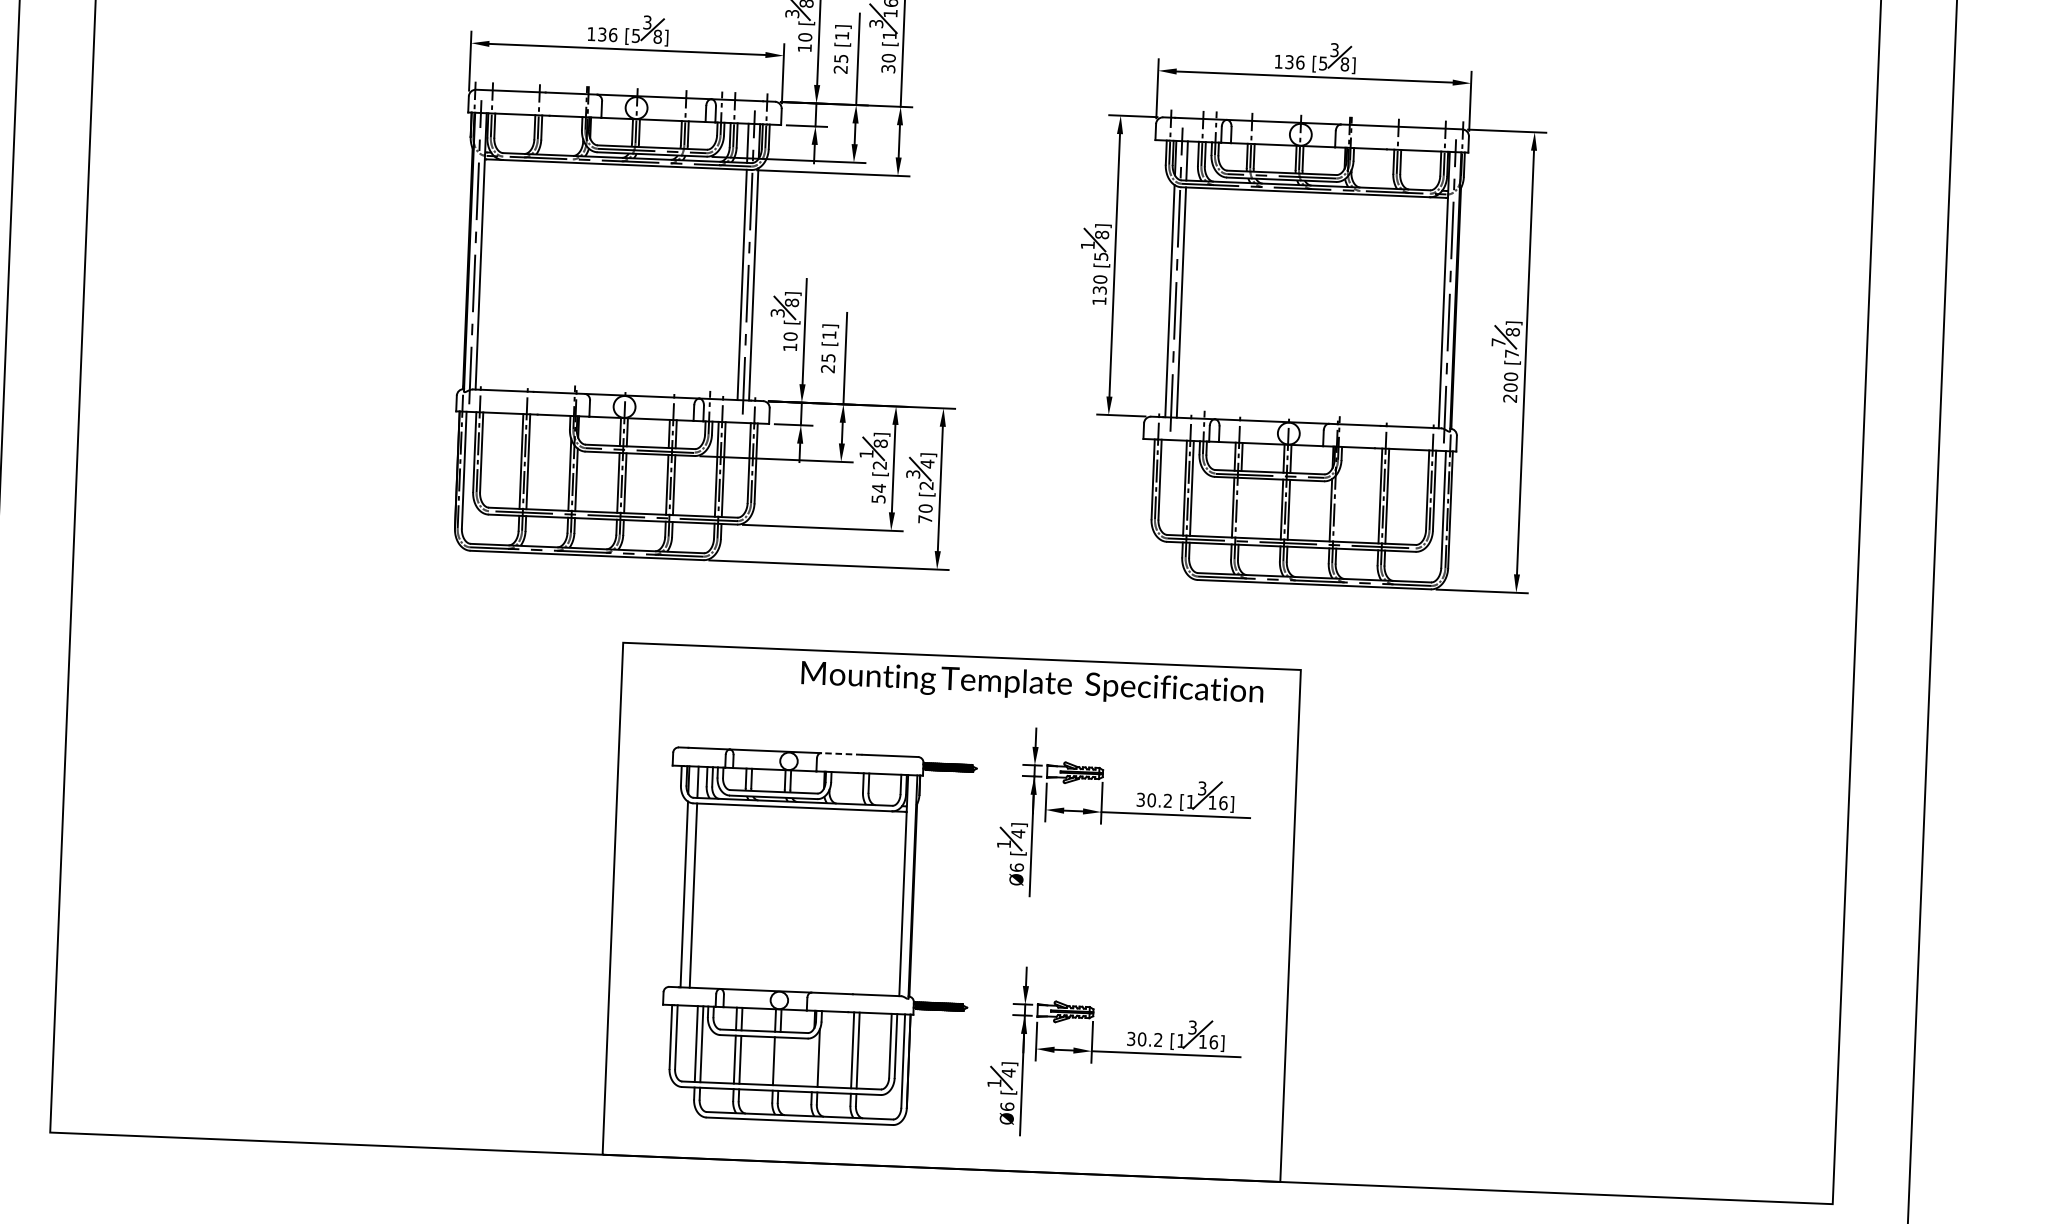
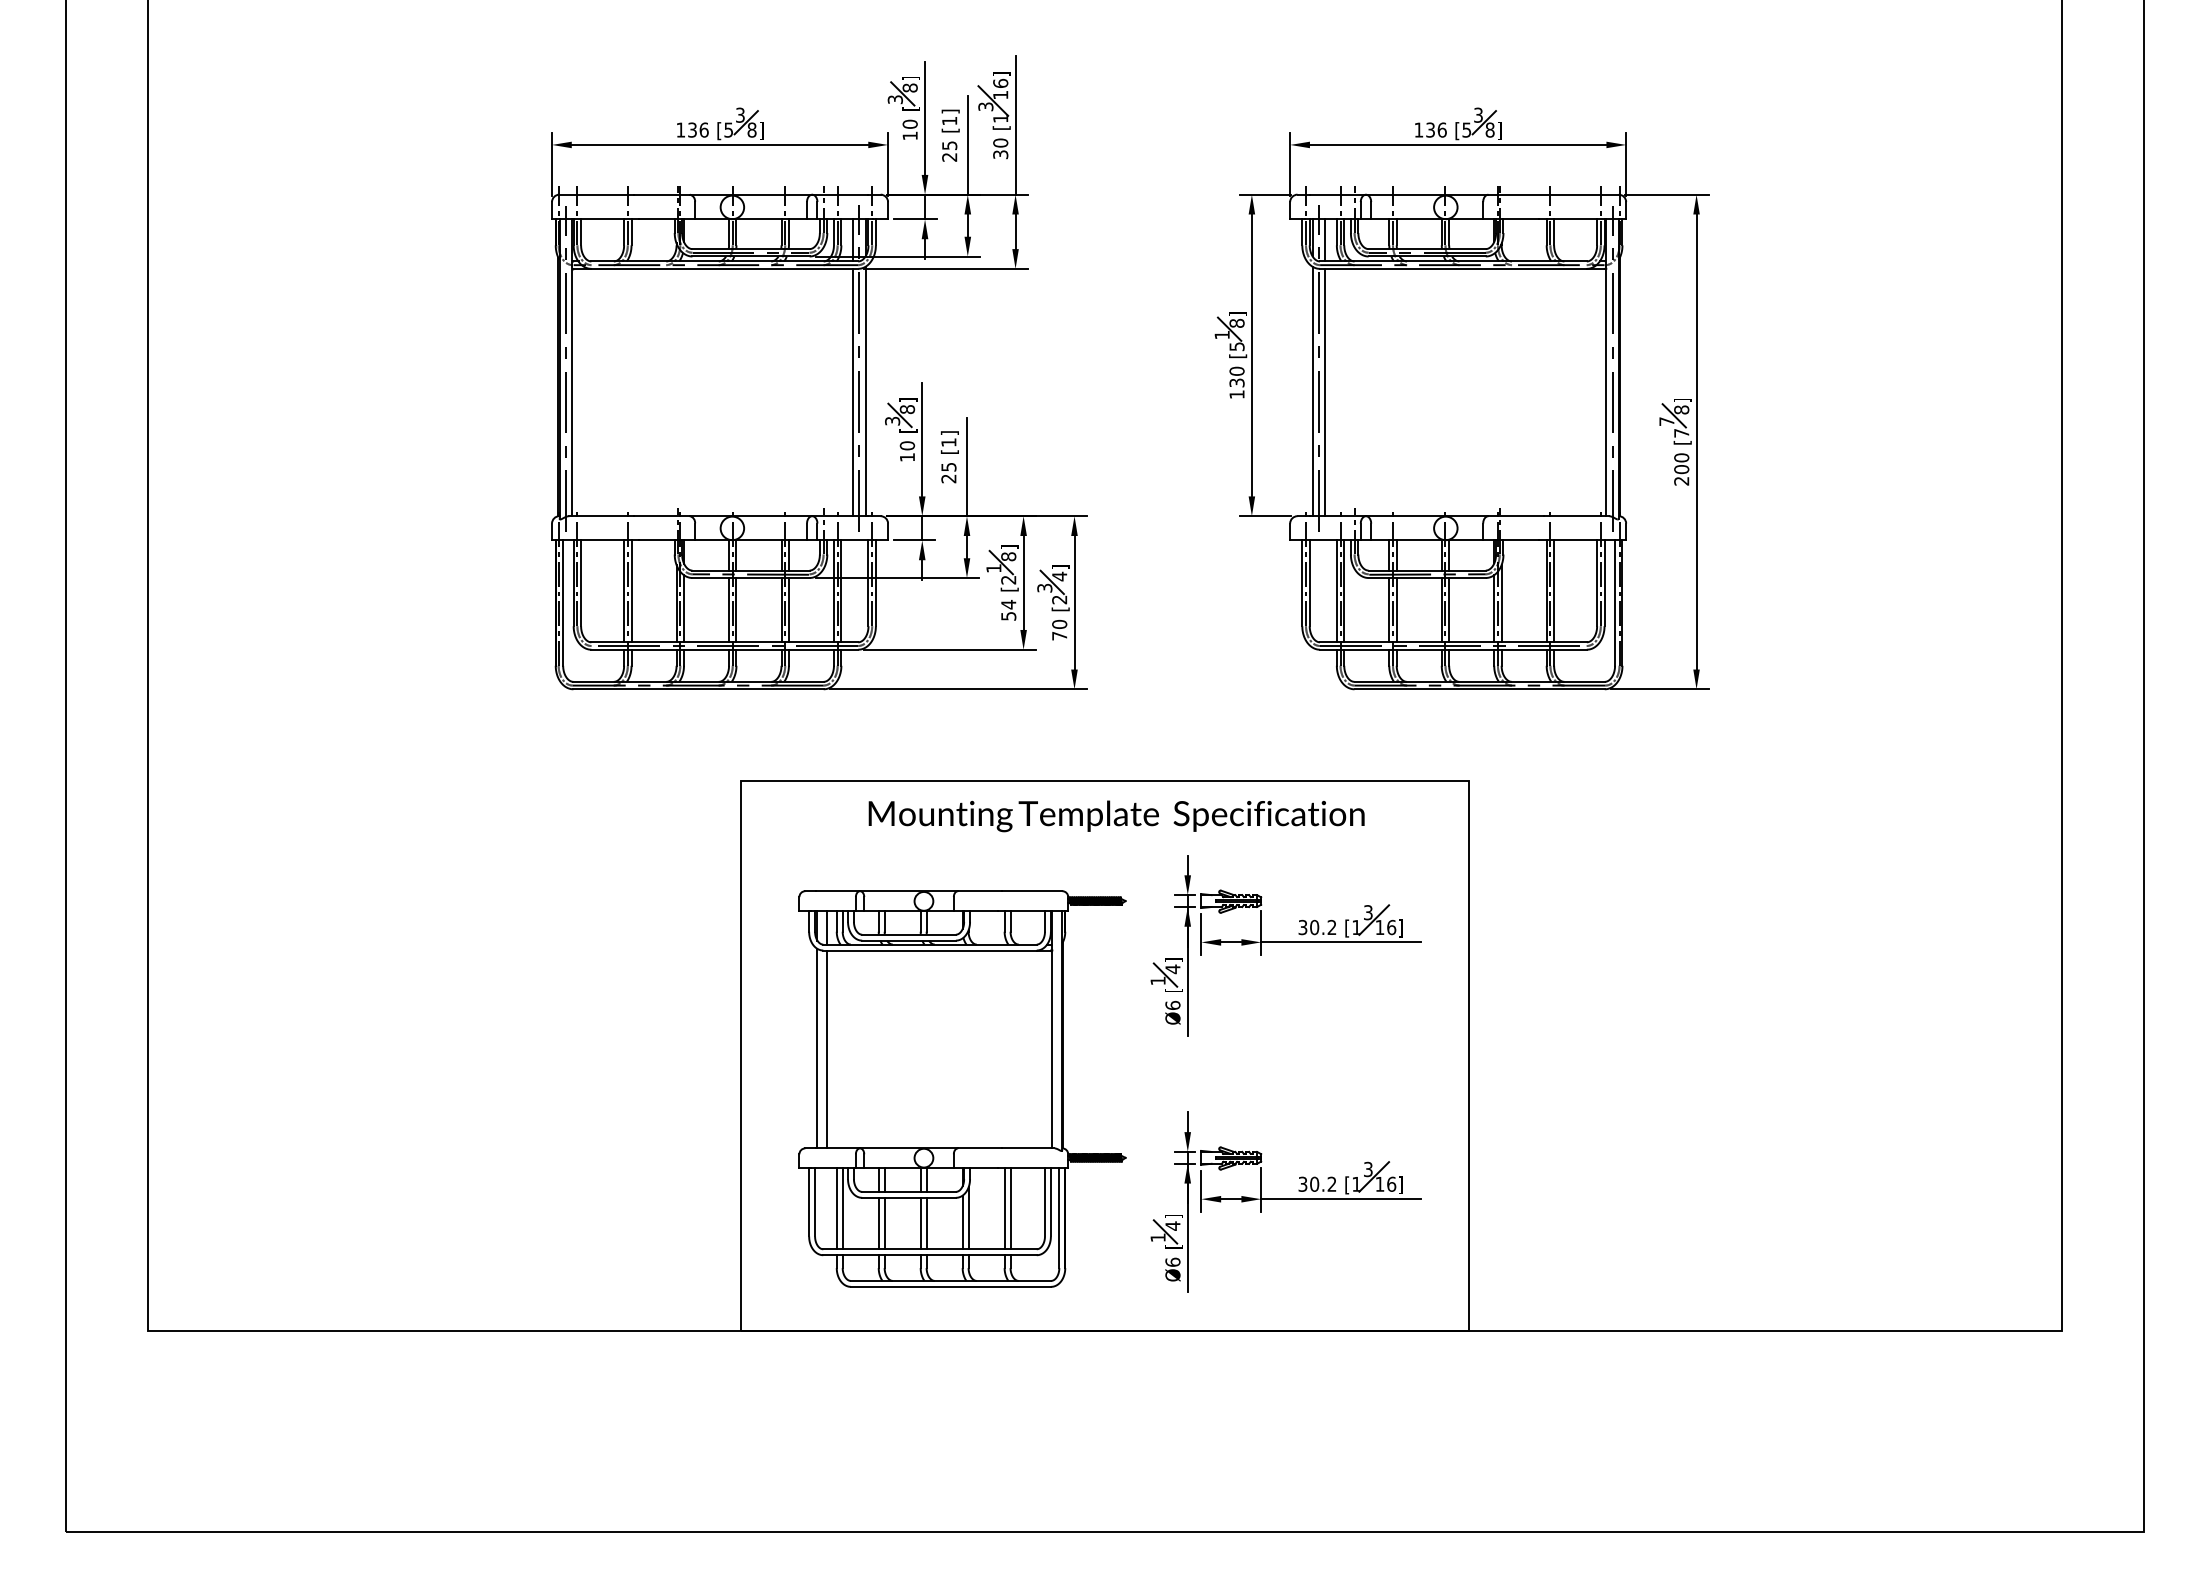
line: (1337, 505) -> (1501, 603), added
line: (1239, 508) -> (1396, 610), added
text: (1032, 684) -> (1116, 816), moved
line: (841, 754) -> (979, 891), dashed -> solid
line: (779, 1061) -> (926, 1223), added
line: (812, 1061) -> (962, 1222), added

